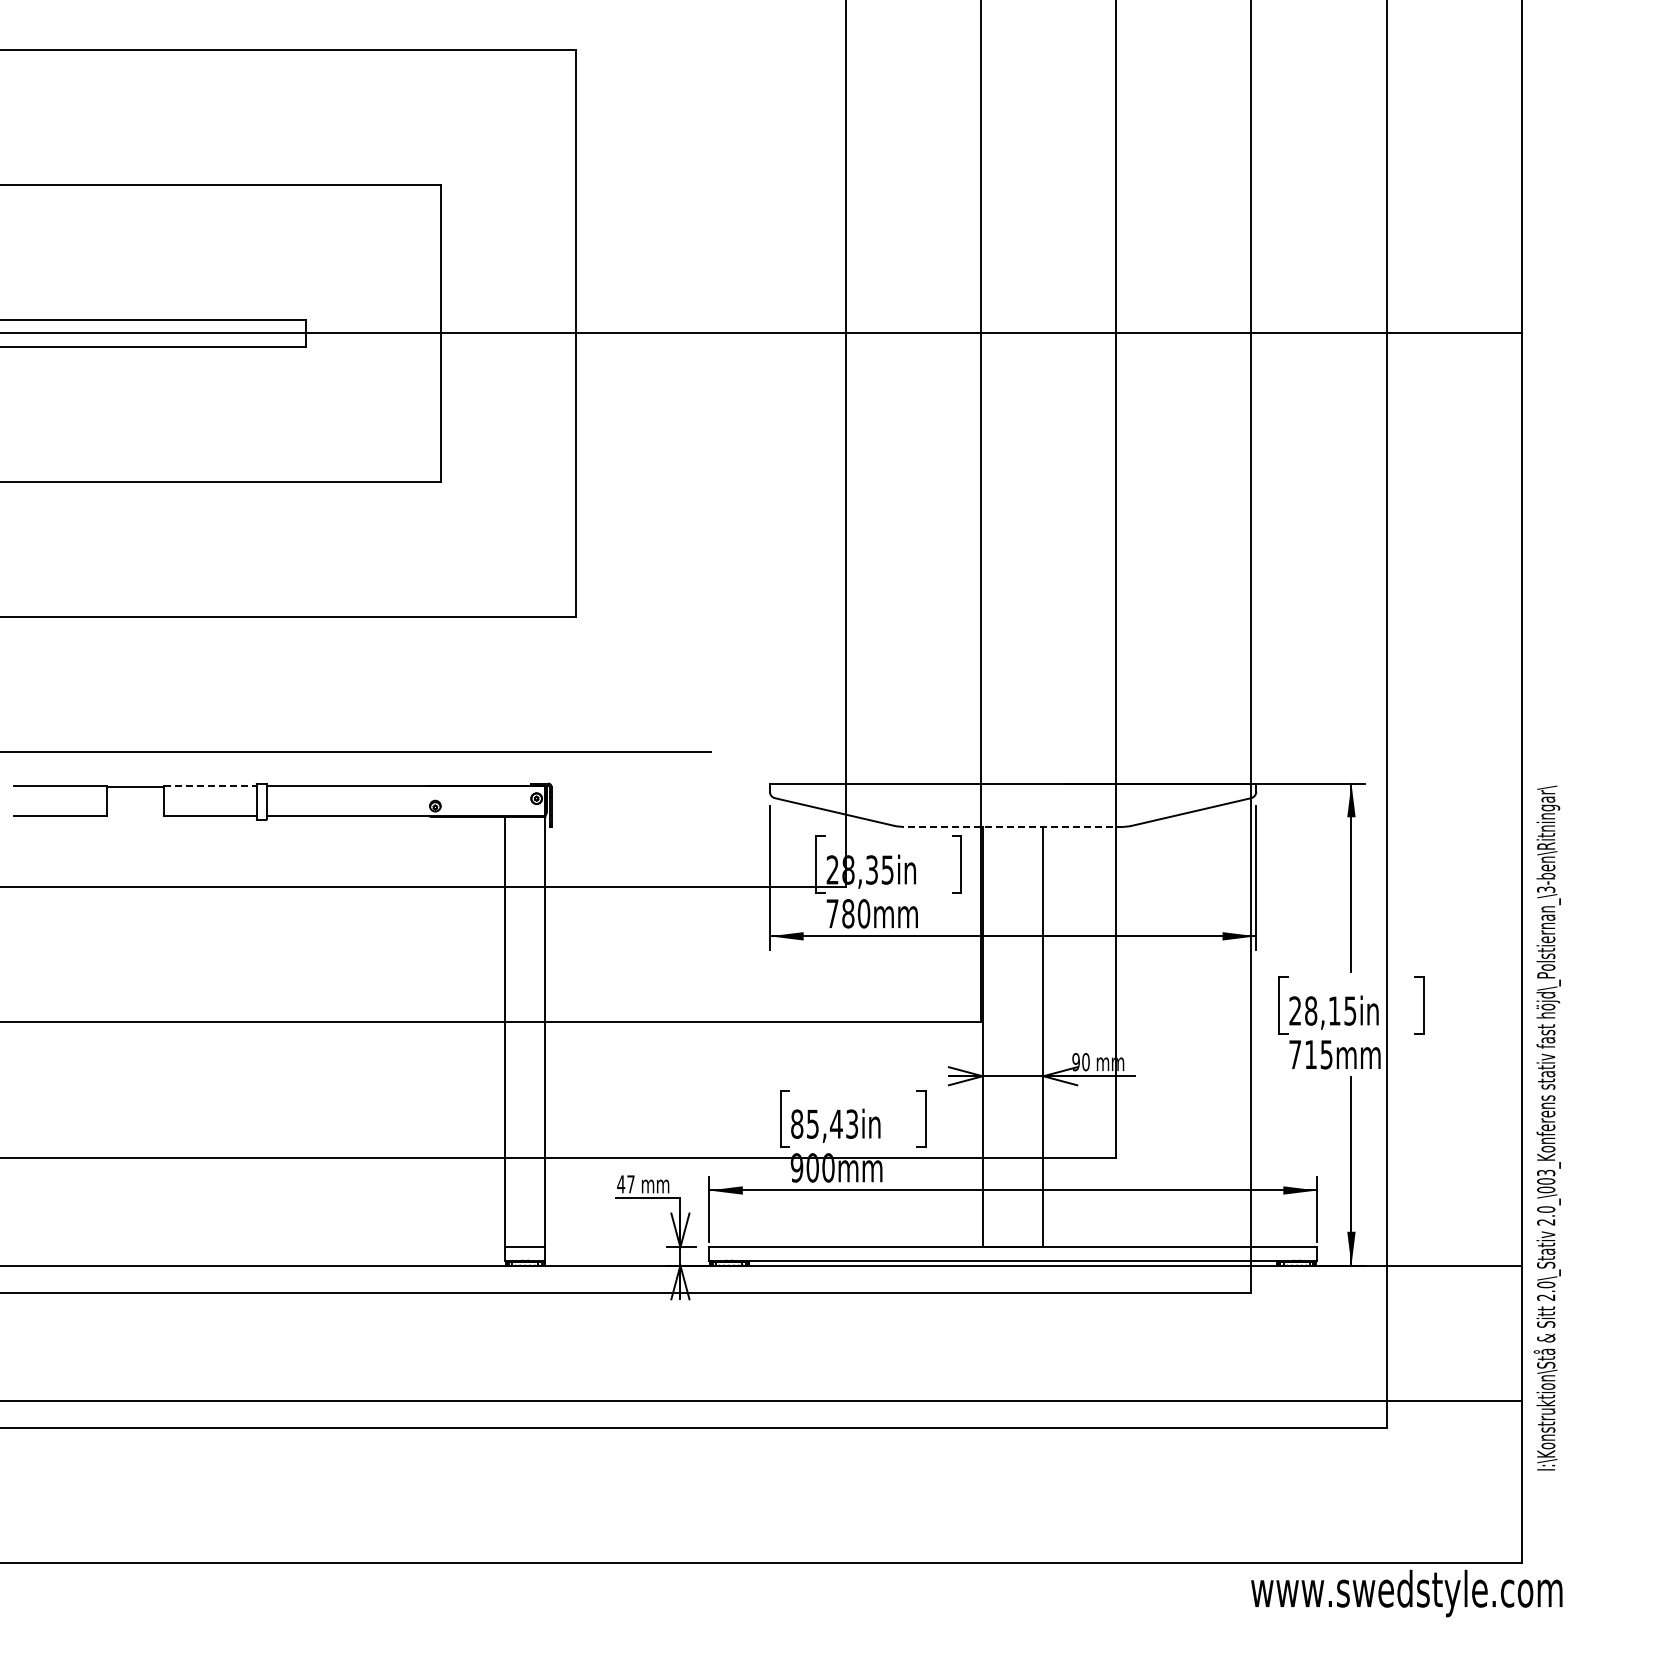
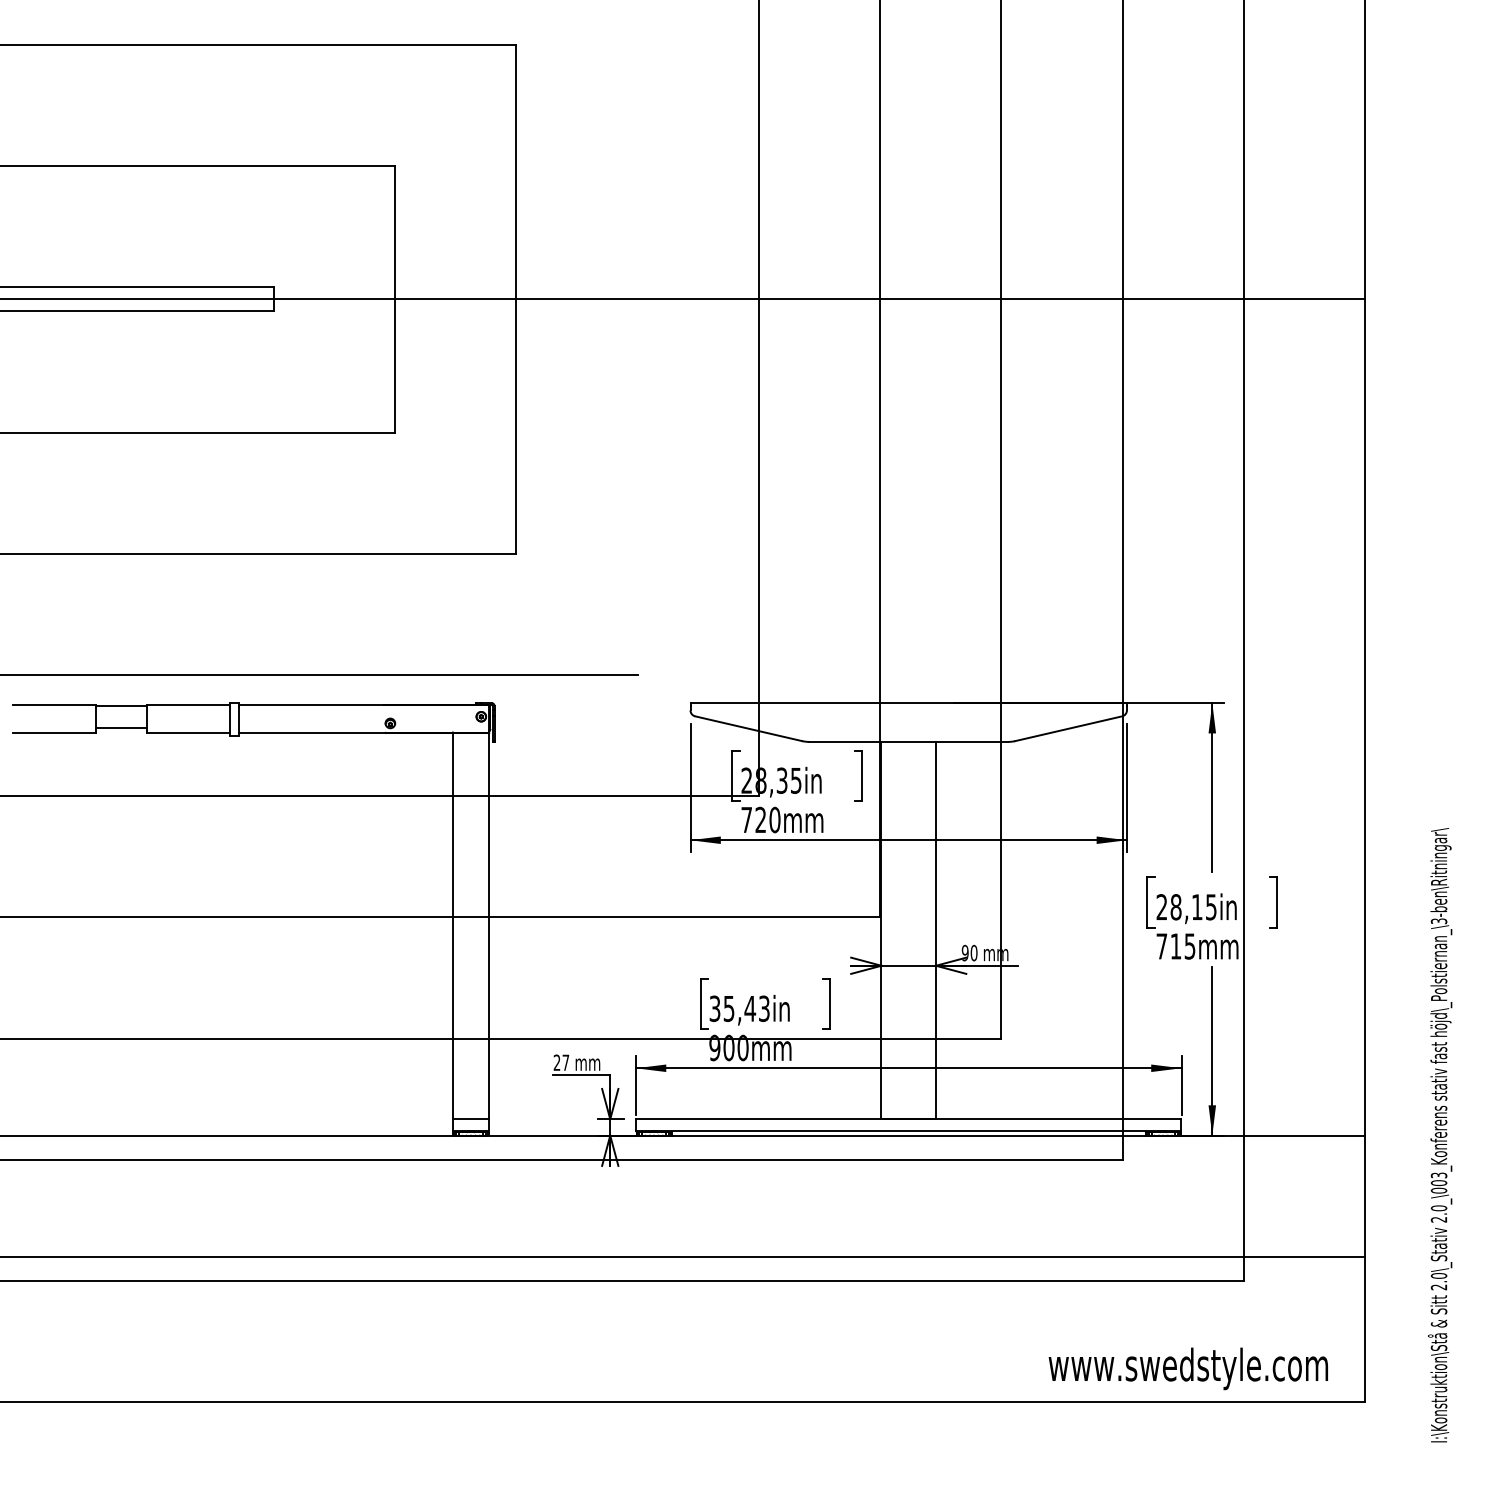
line: (210, 785) -> (188, 704), dashed -> solid
line: (135, 810) -> (121, 727), added
line: (1013, 826) -> (909, 741), dashed -> solid
text: (848, 913) -> (761, 819), 780mm -> 720mm
text: (797, 1123) -> (715, 1008), 85,43in -> 35,43in
text: (1546, 1127) -> (1439, 1134), moved
text: (621, 1184) -> (557, 1062), 47 -> 27
text: (1406, 1593) -> (1188, 1368), moved

